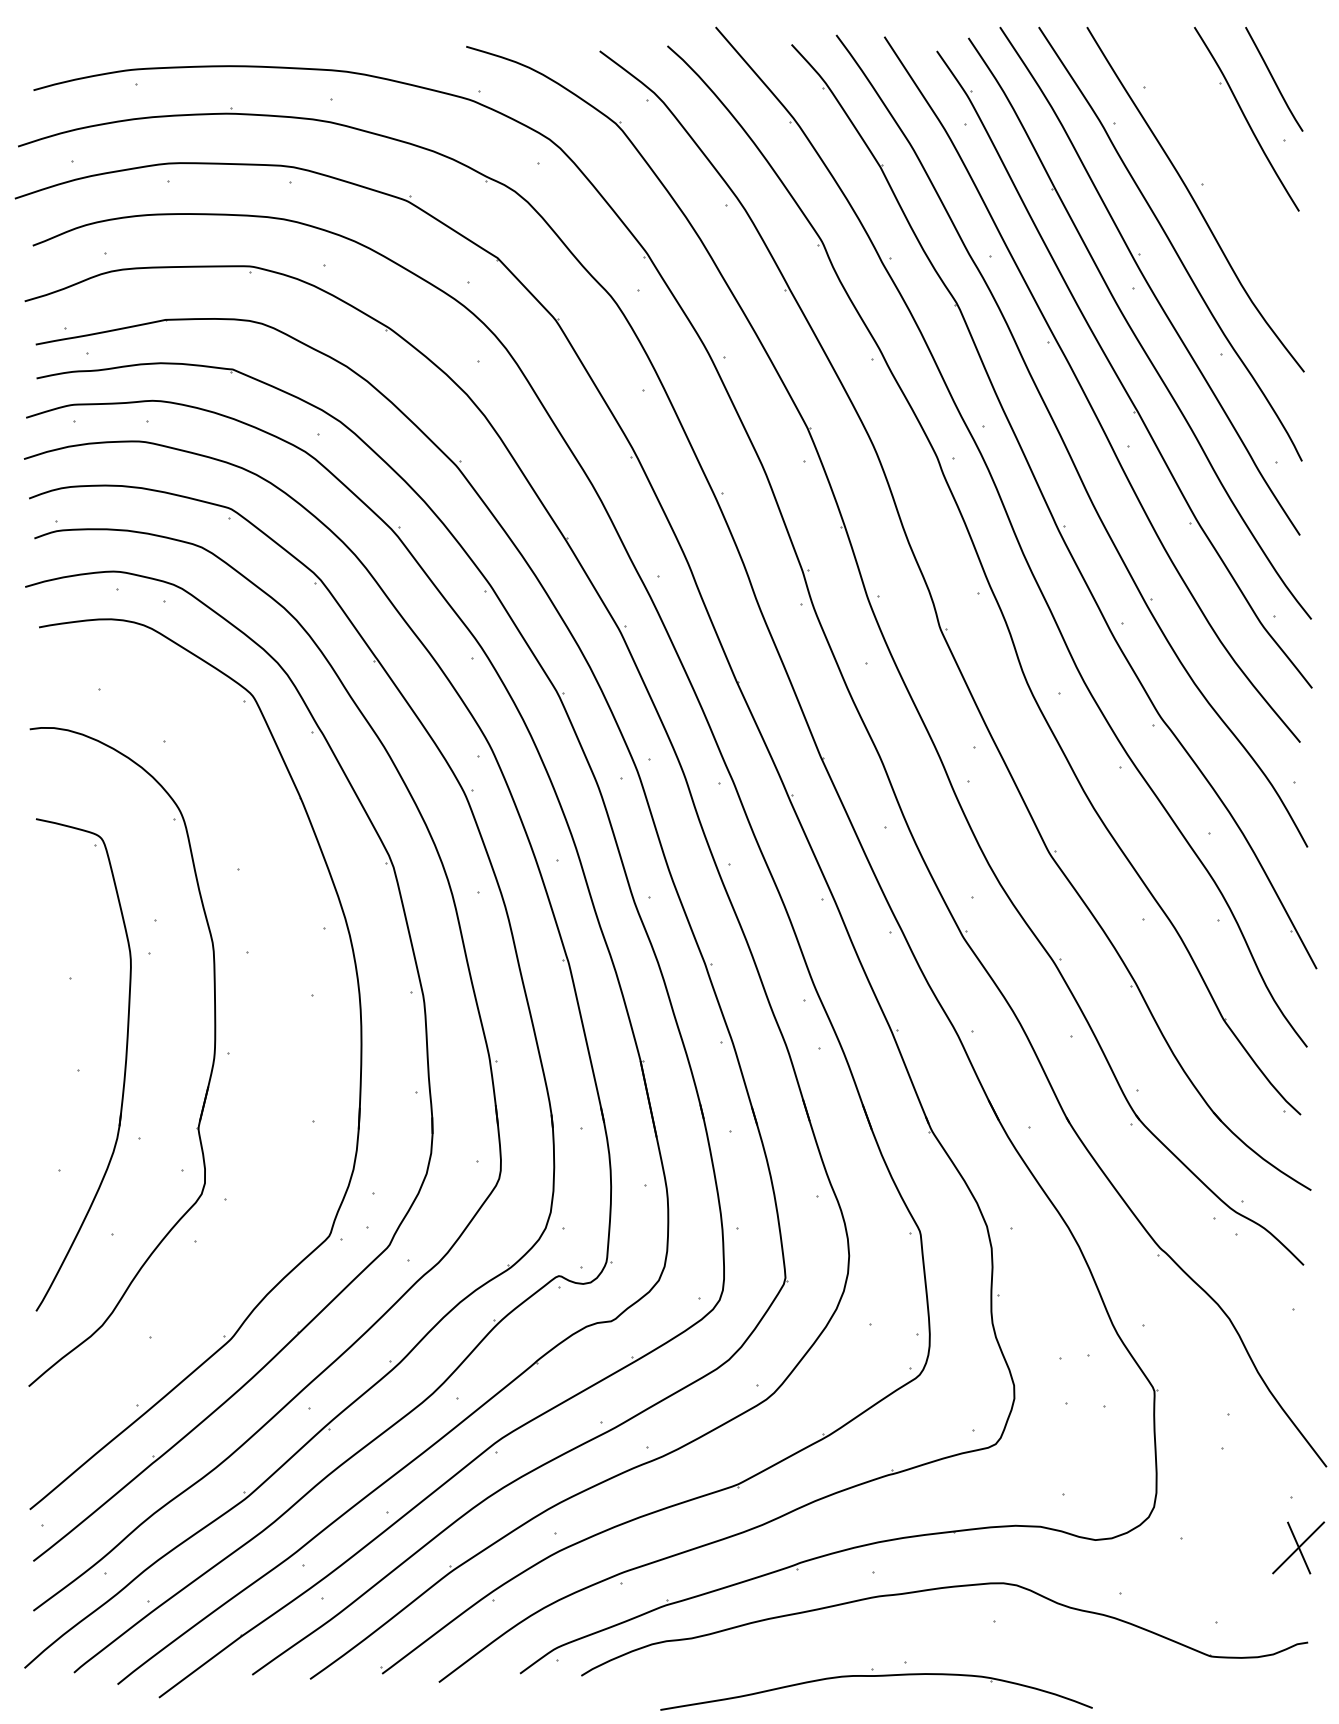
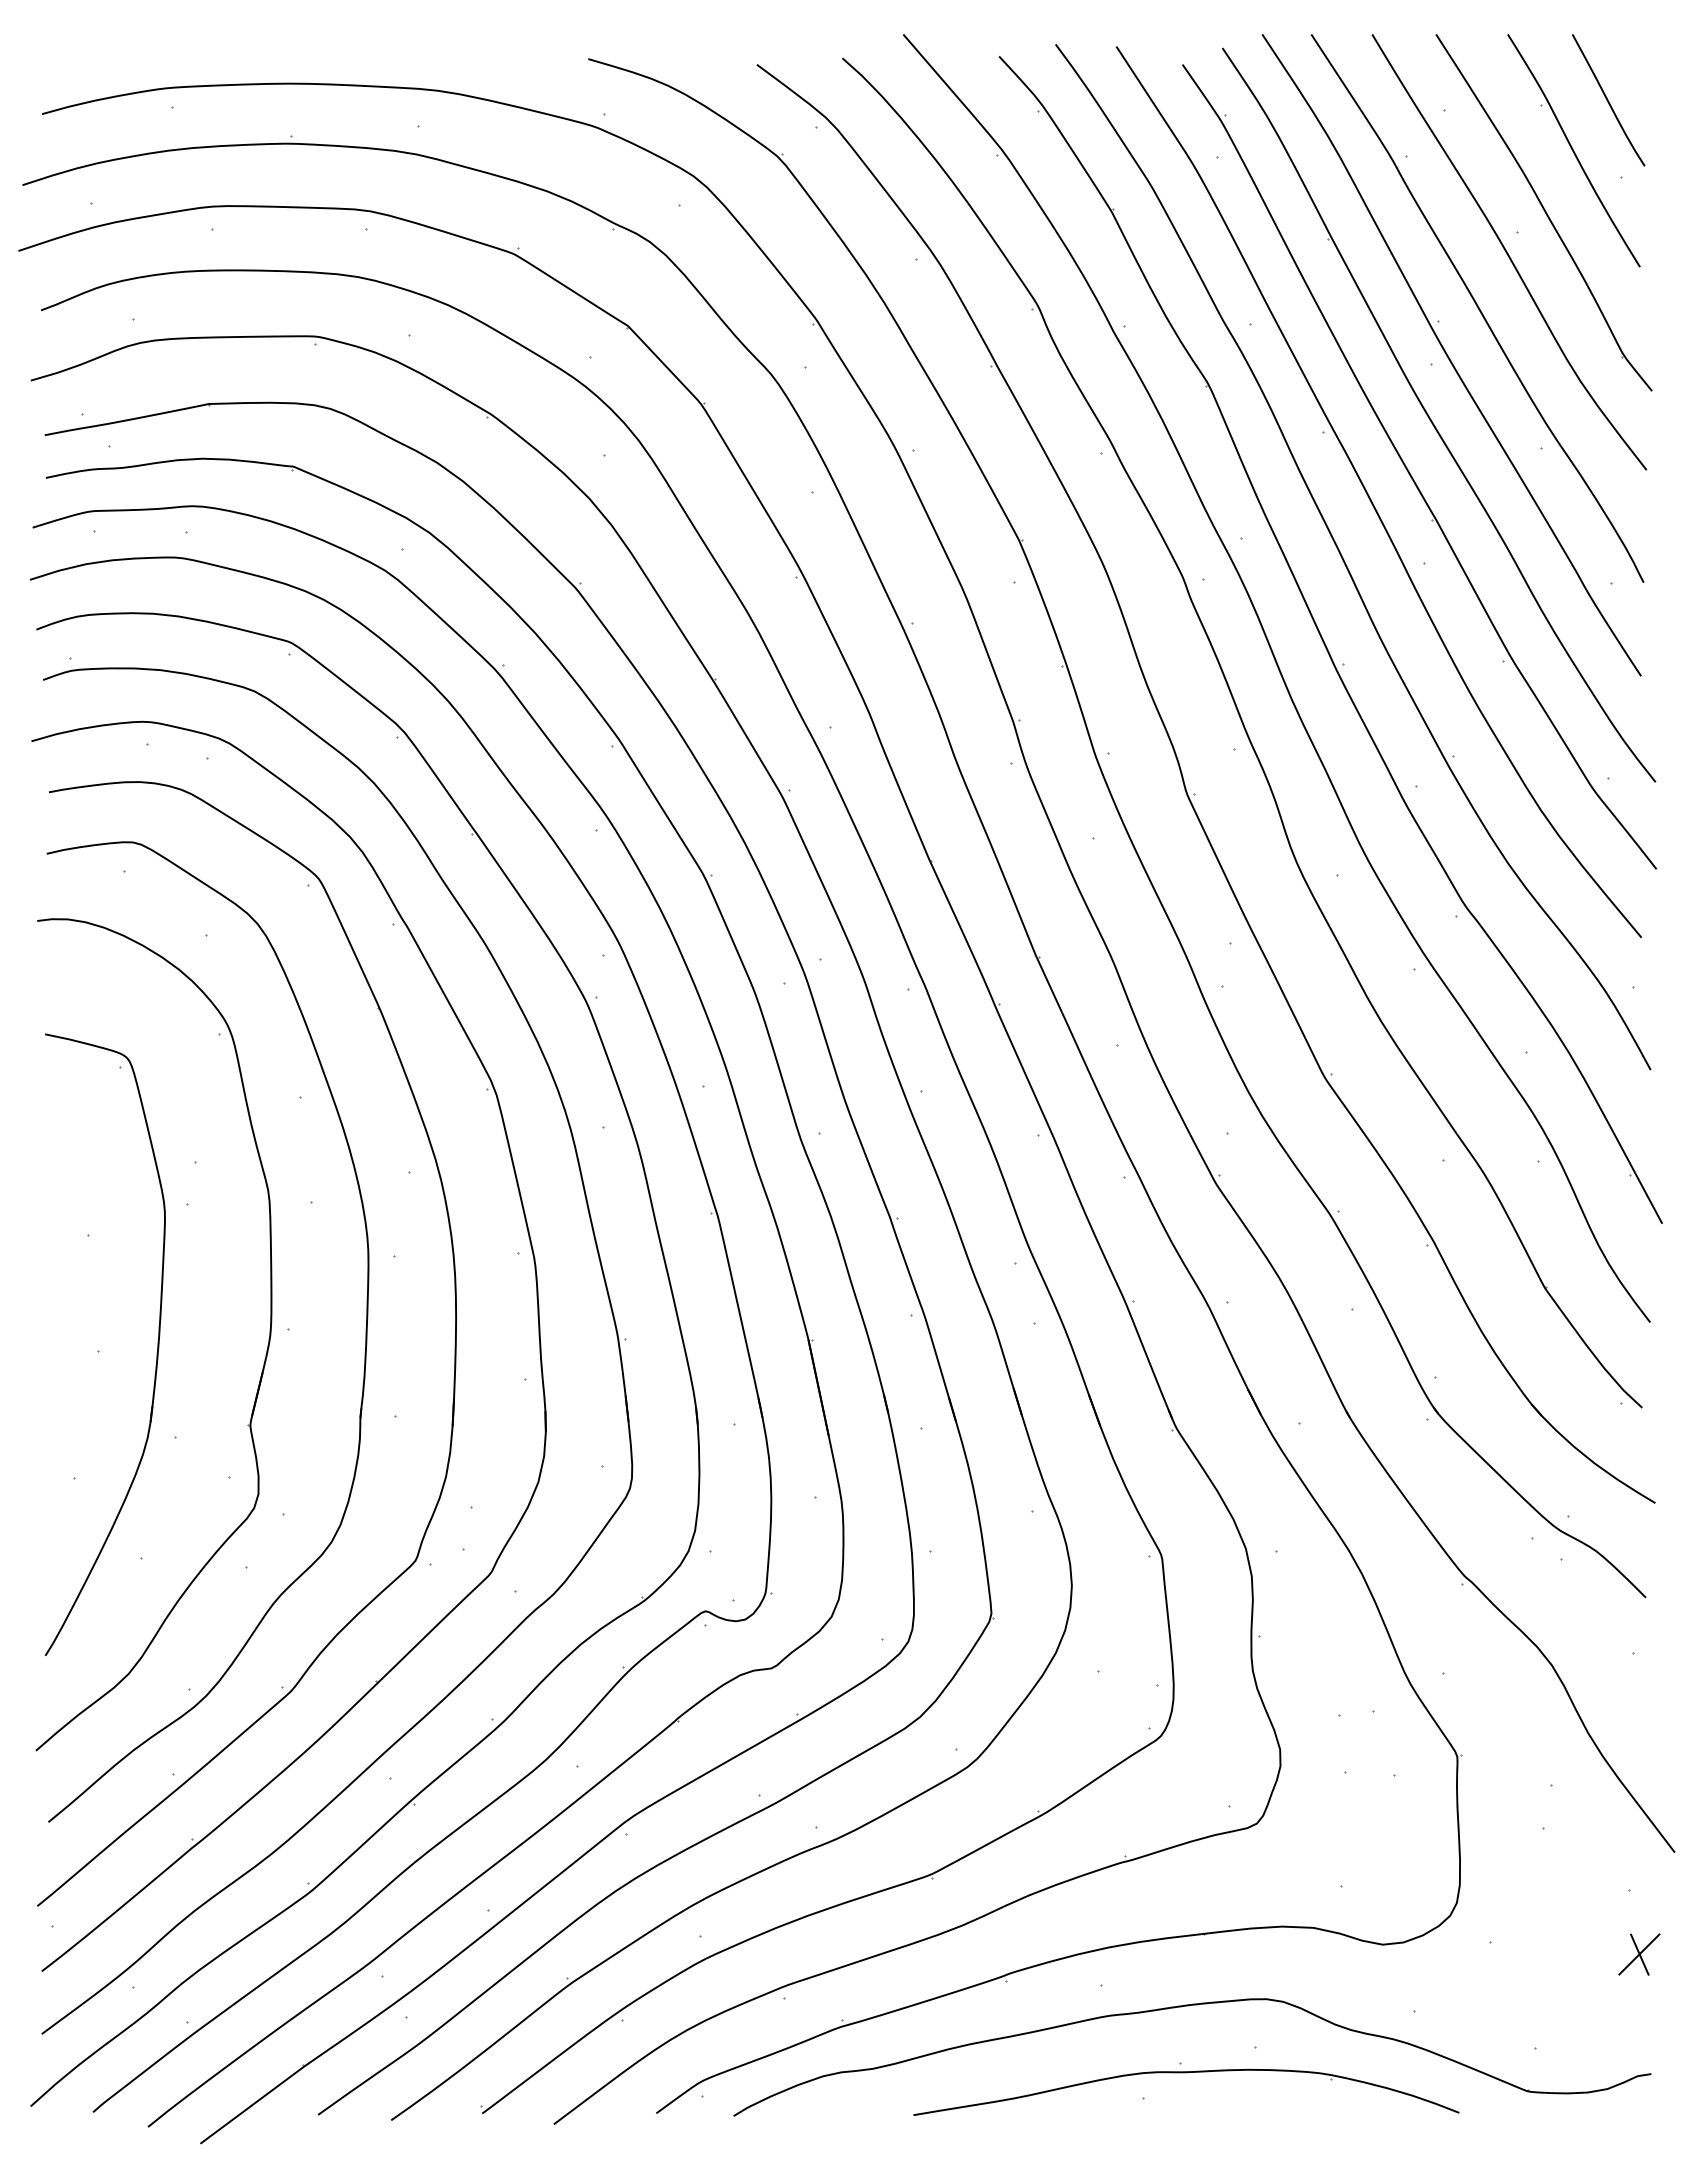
part: (1222, 168) -> (1543, 212), added
part: (289, 1054) -> (365, 1331), added
part: (1298, 1547) -> (1639, 1954), size x0.62
part: (876, 1676) -> (1186, 2073), moved

